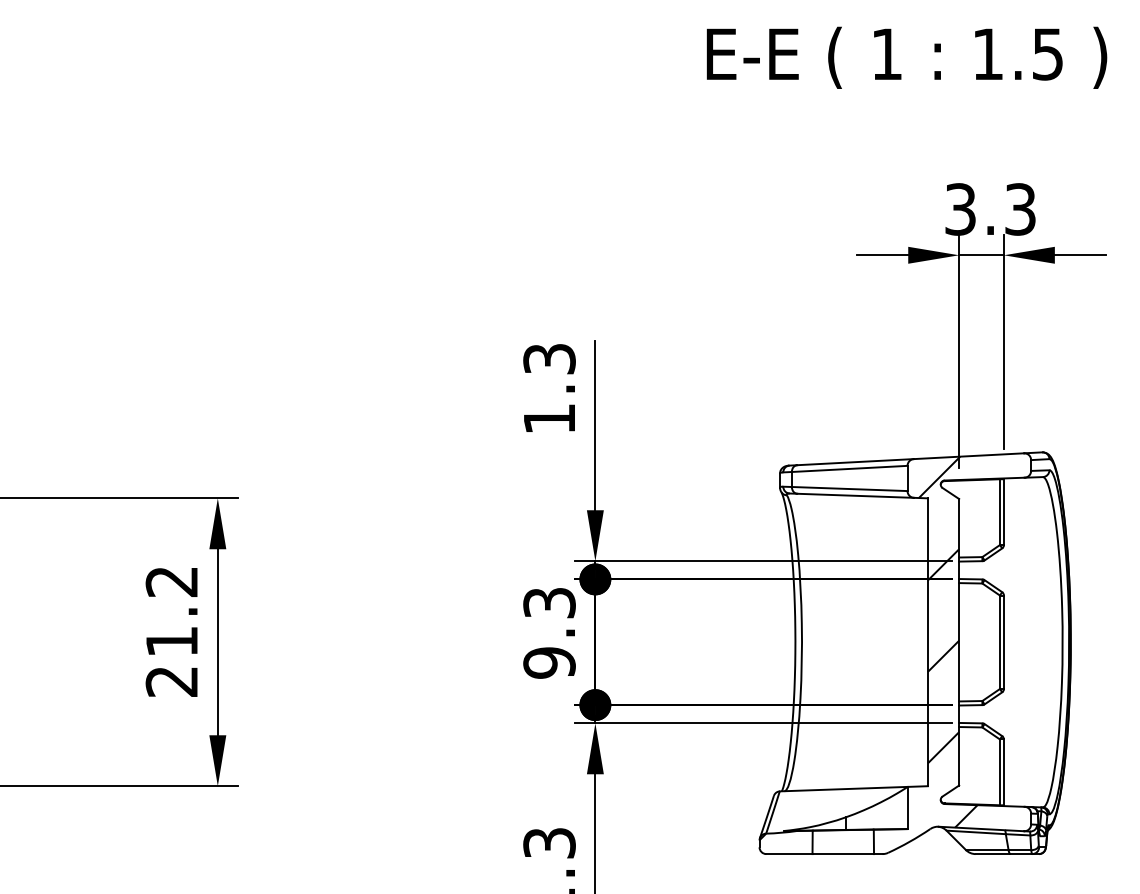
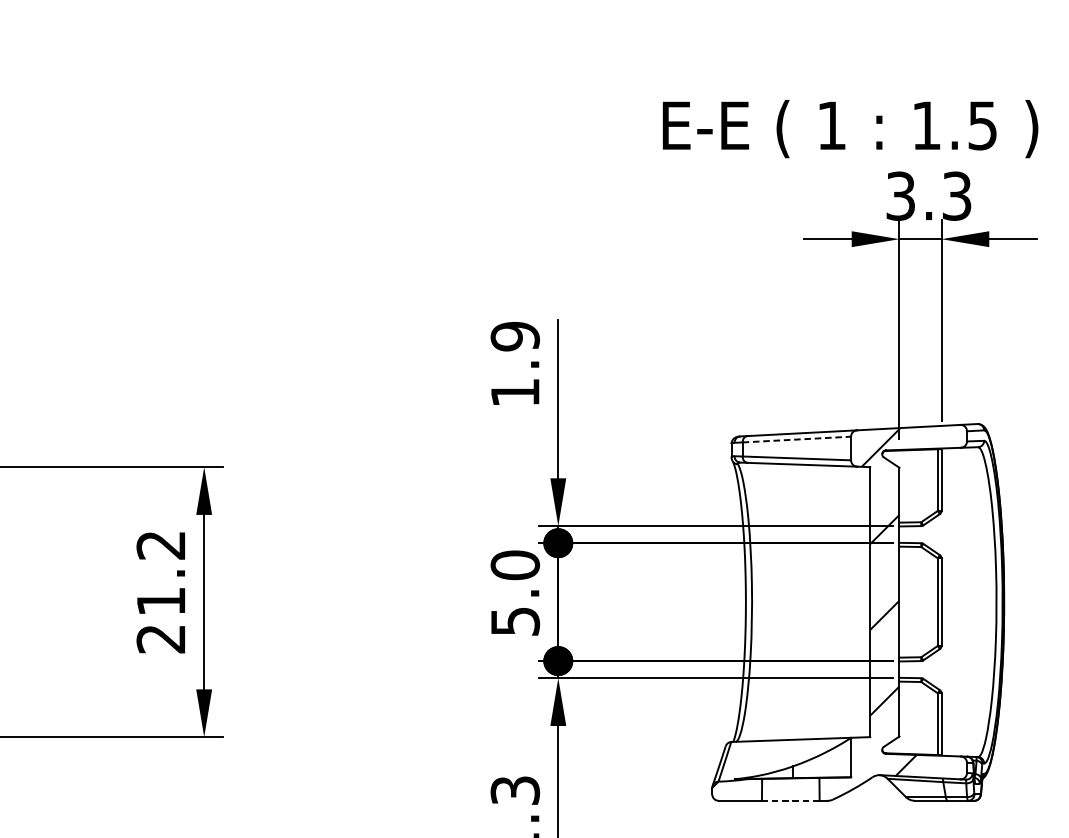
text: (906, 57) -> (850, 128), moved
text: (549, 358) -> (515, 335), 1.3 -> 1.9
line: (849, 468) -> (796, 439), solid -> dashed
text: (549, 632) -> (515, 592), 9.3 -> 5.0
line: (843, 854) -> (791, 801), solid -> dashed

